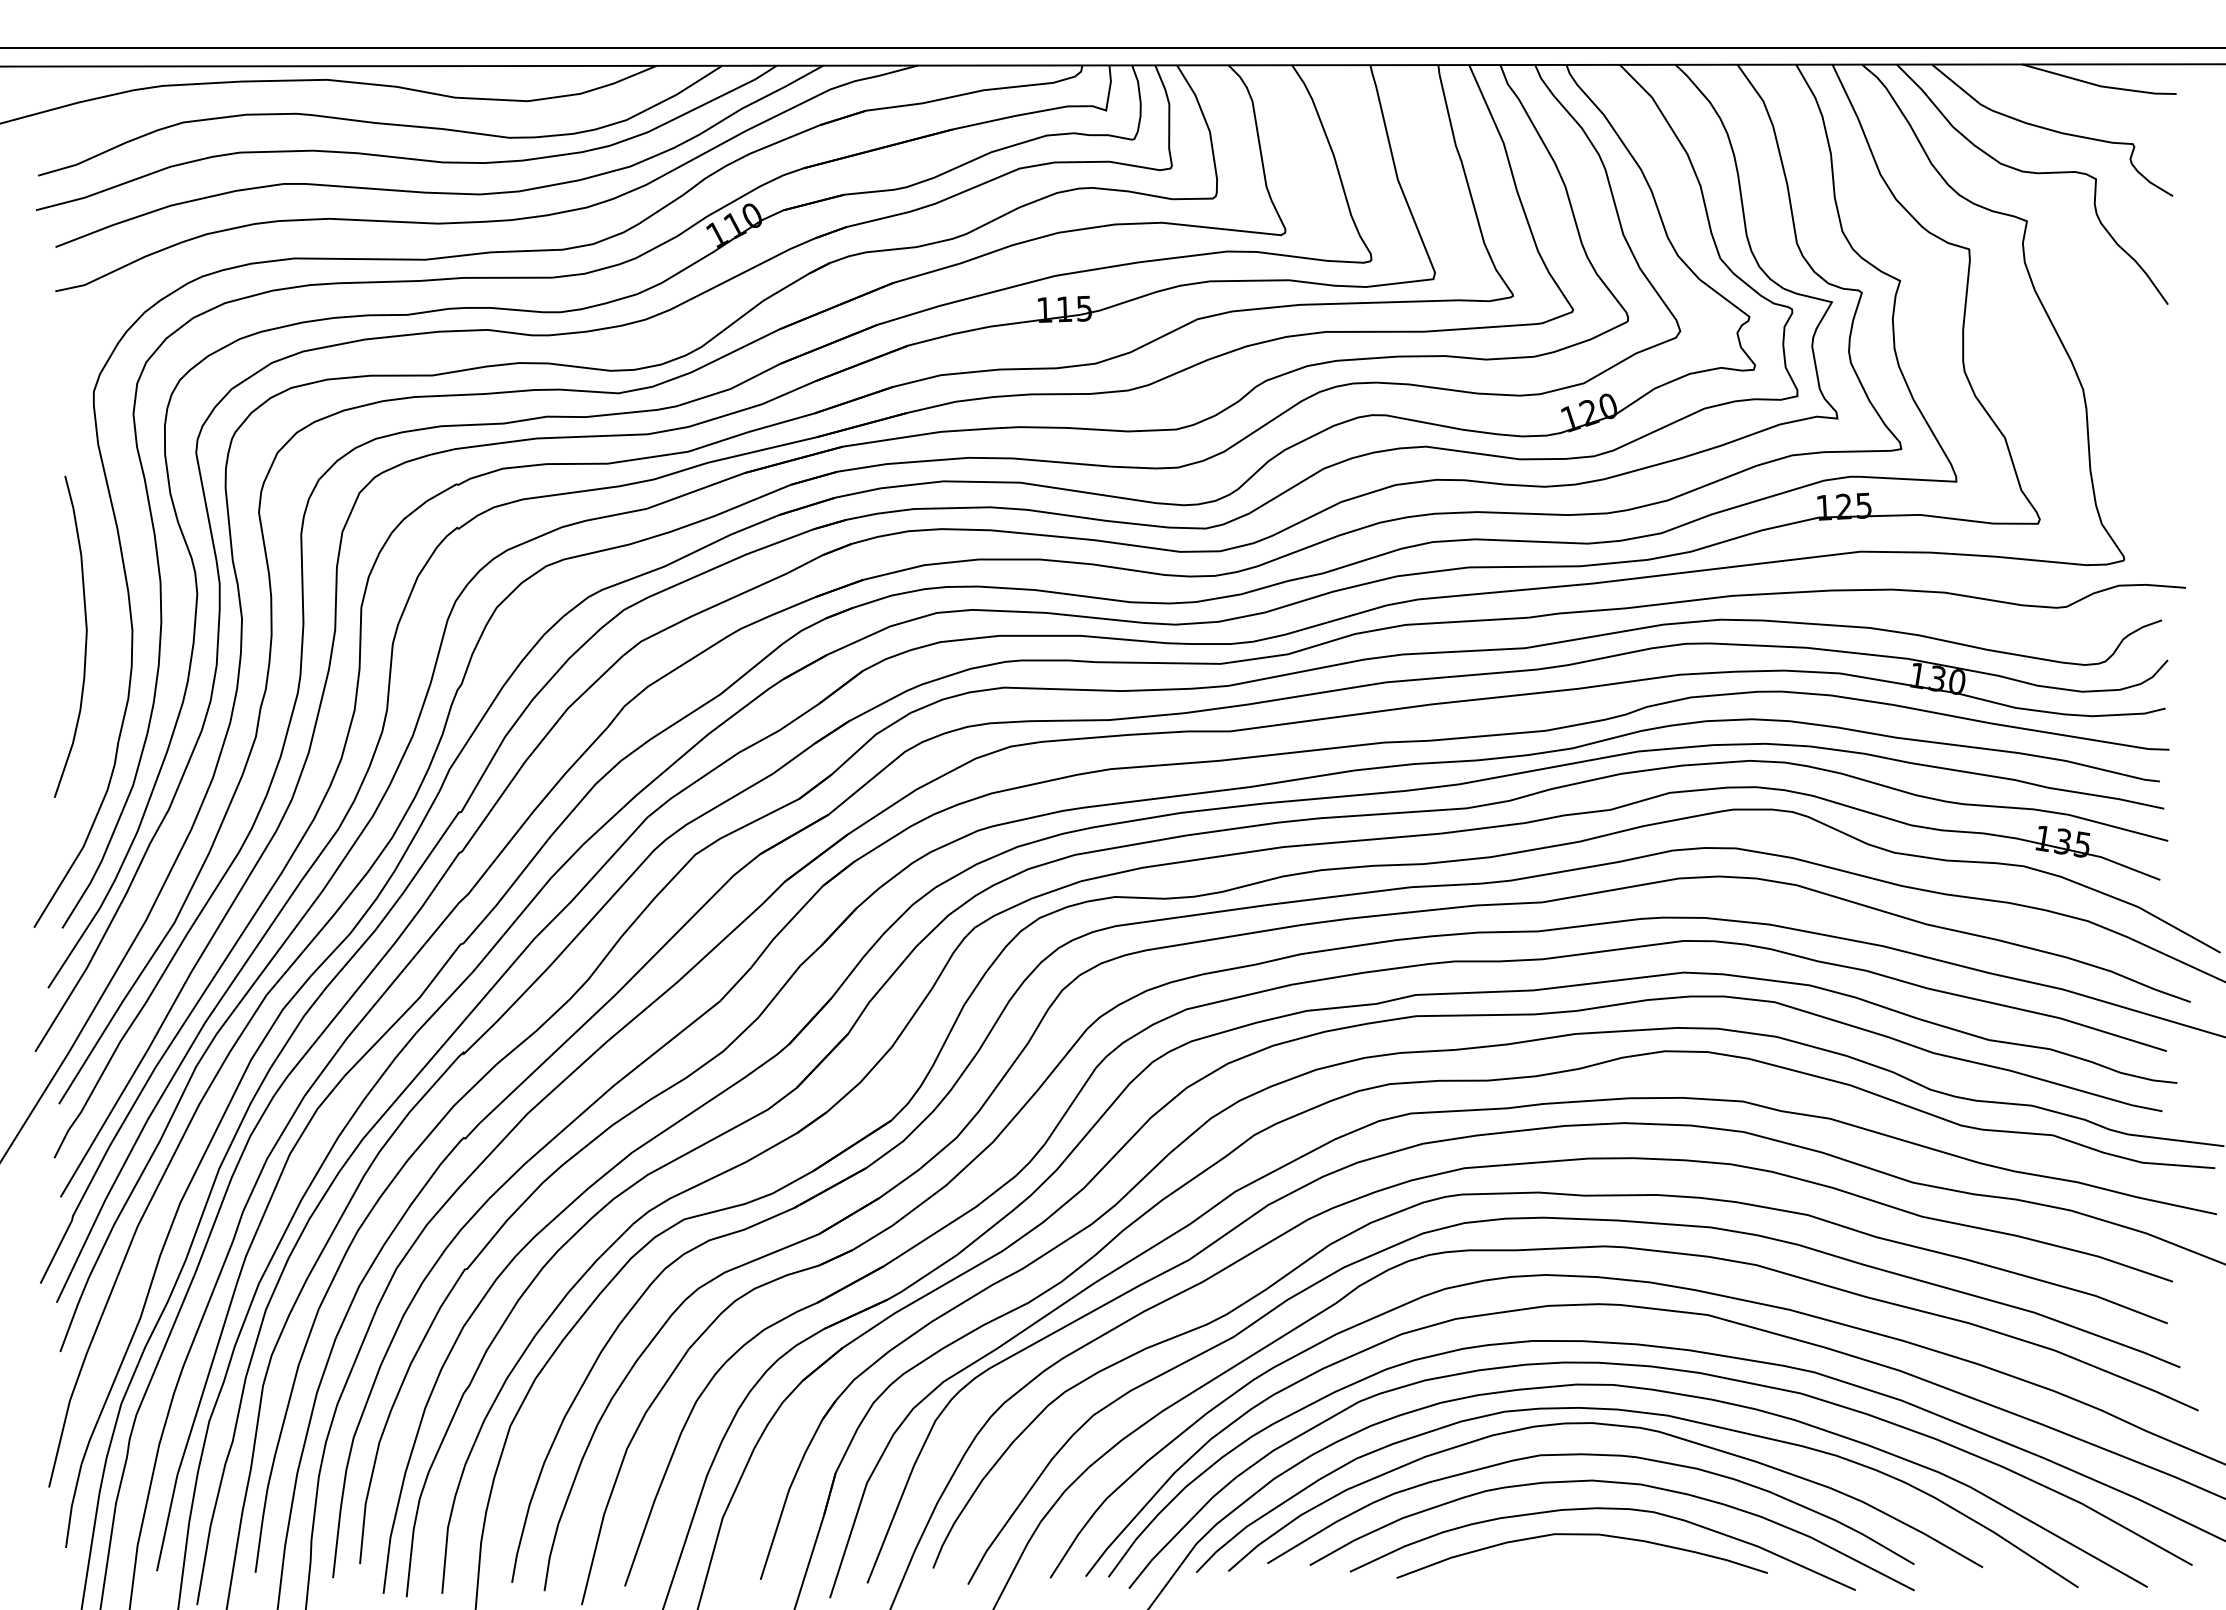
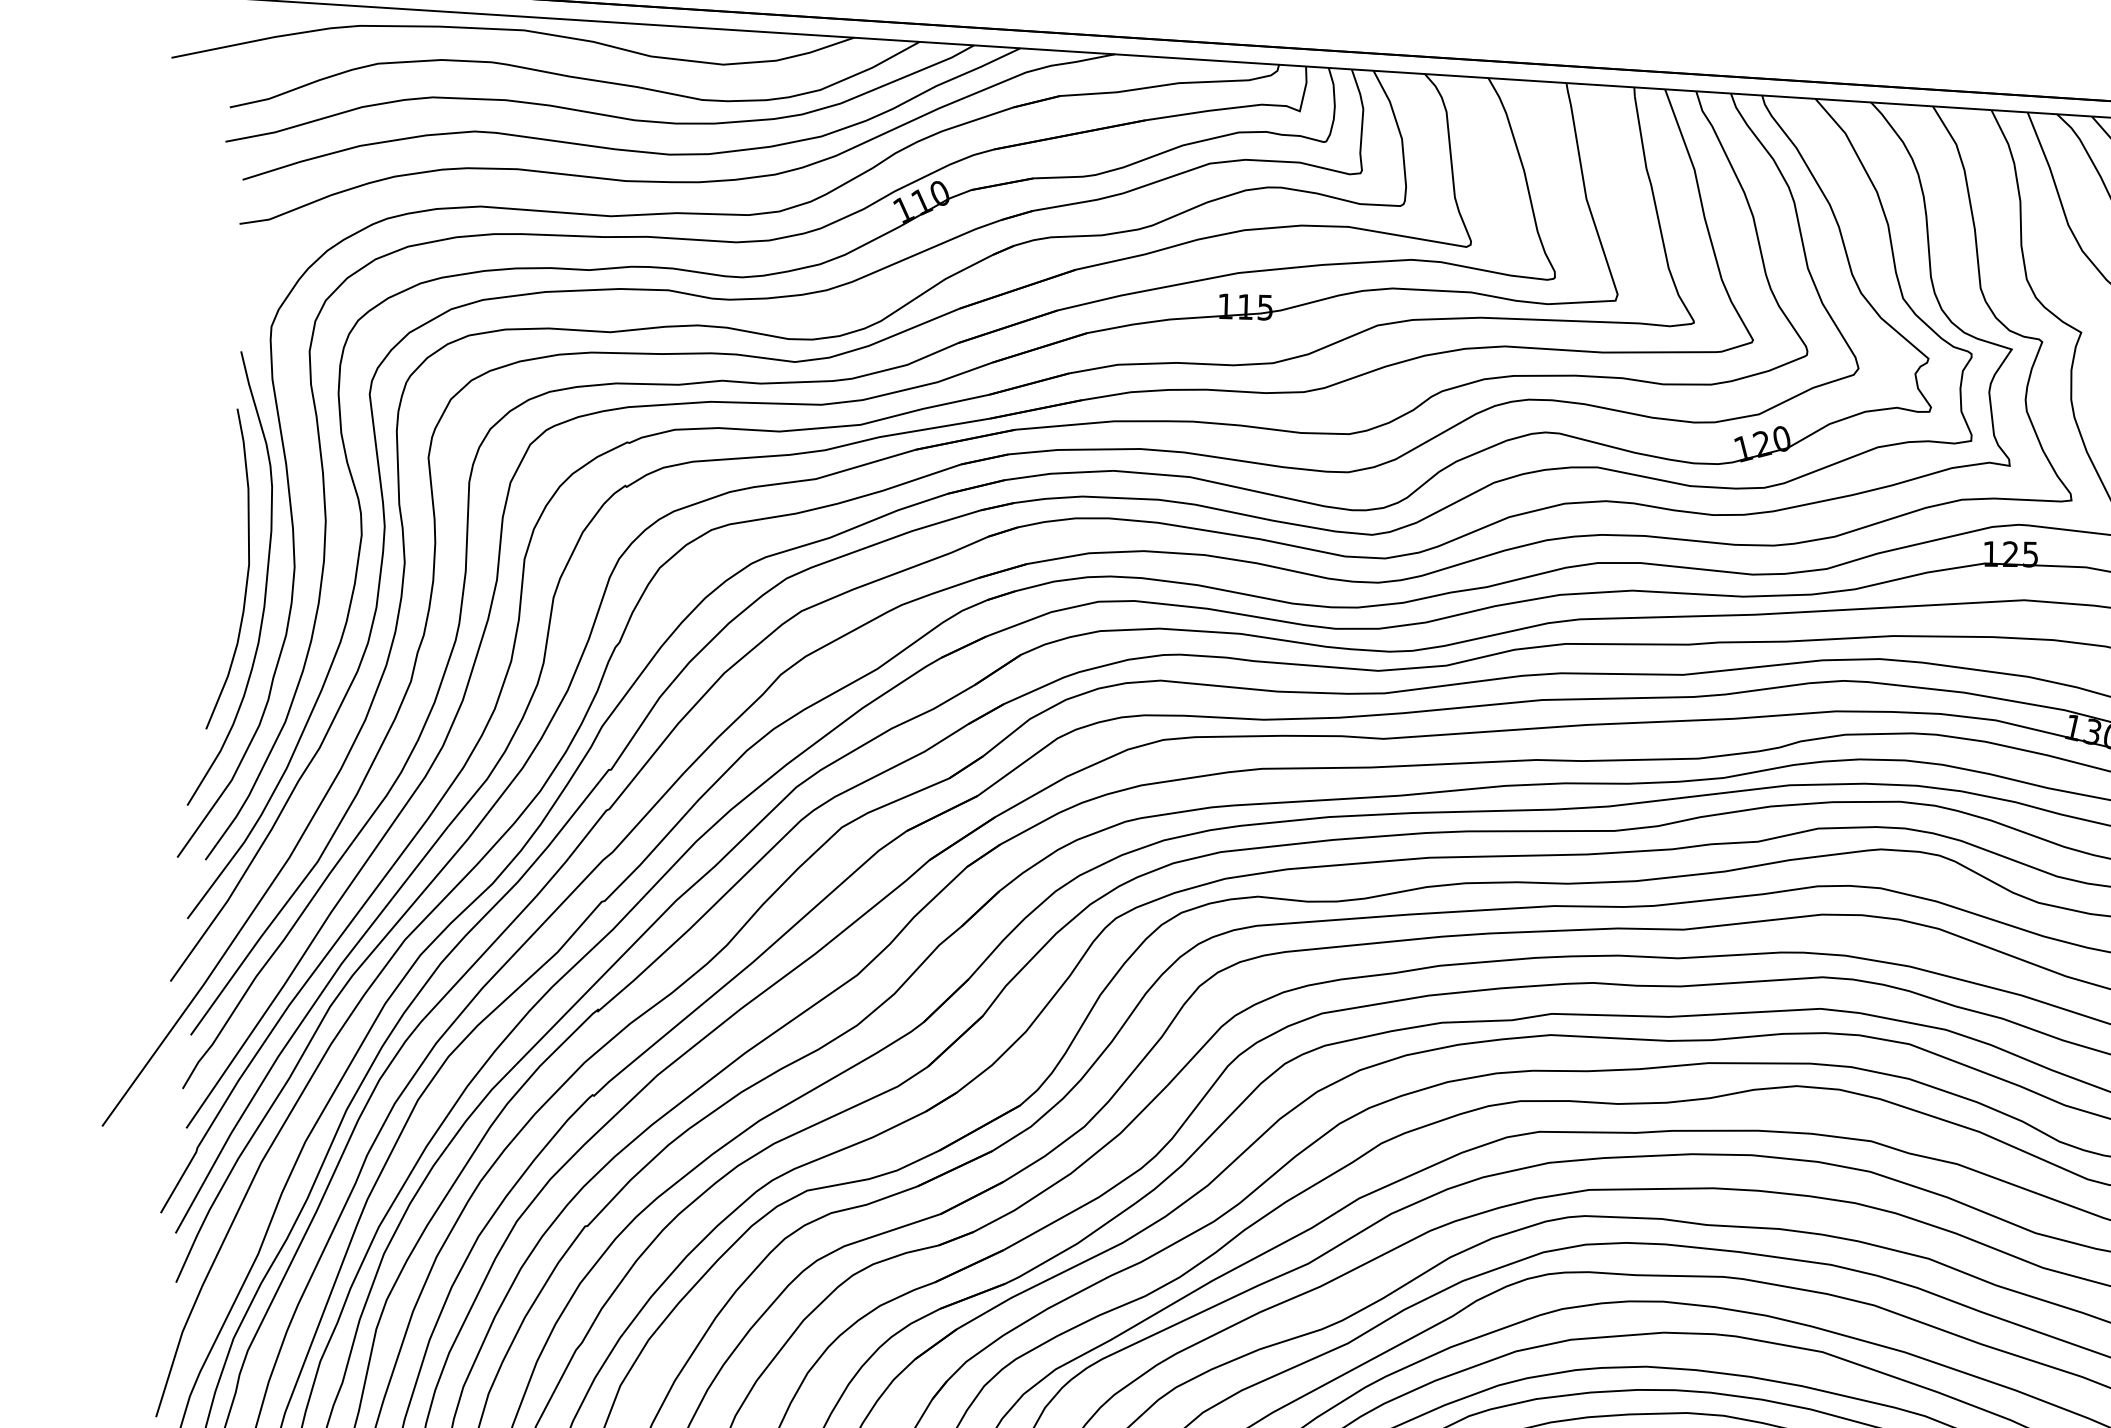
curve: (104, 646) -> (265, 581), added

